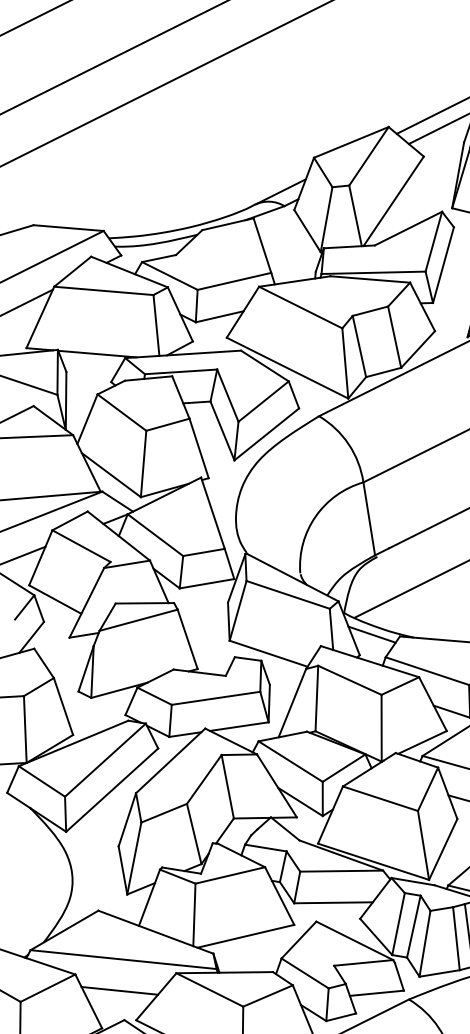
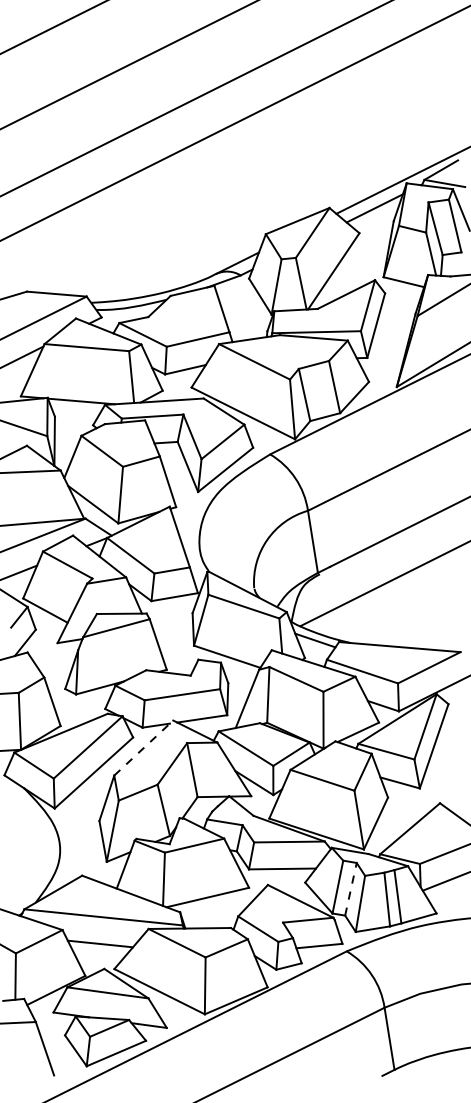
line: (171, 760) -> (144, 747), solid -> dashed
line: (413, 926) -> (350, 889), solid -> dashed

